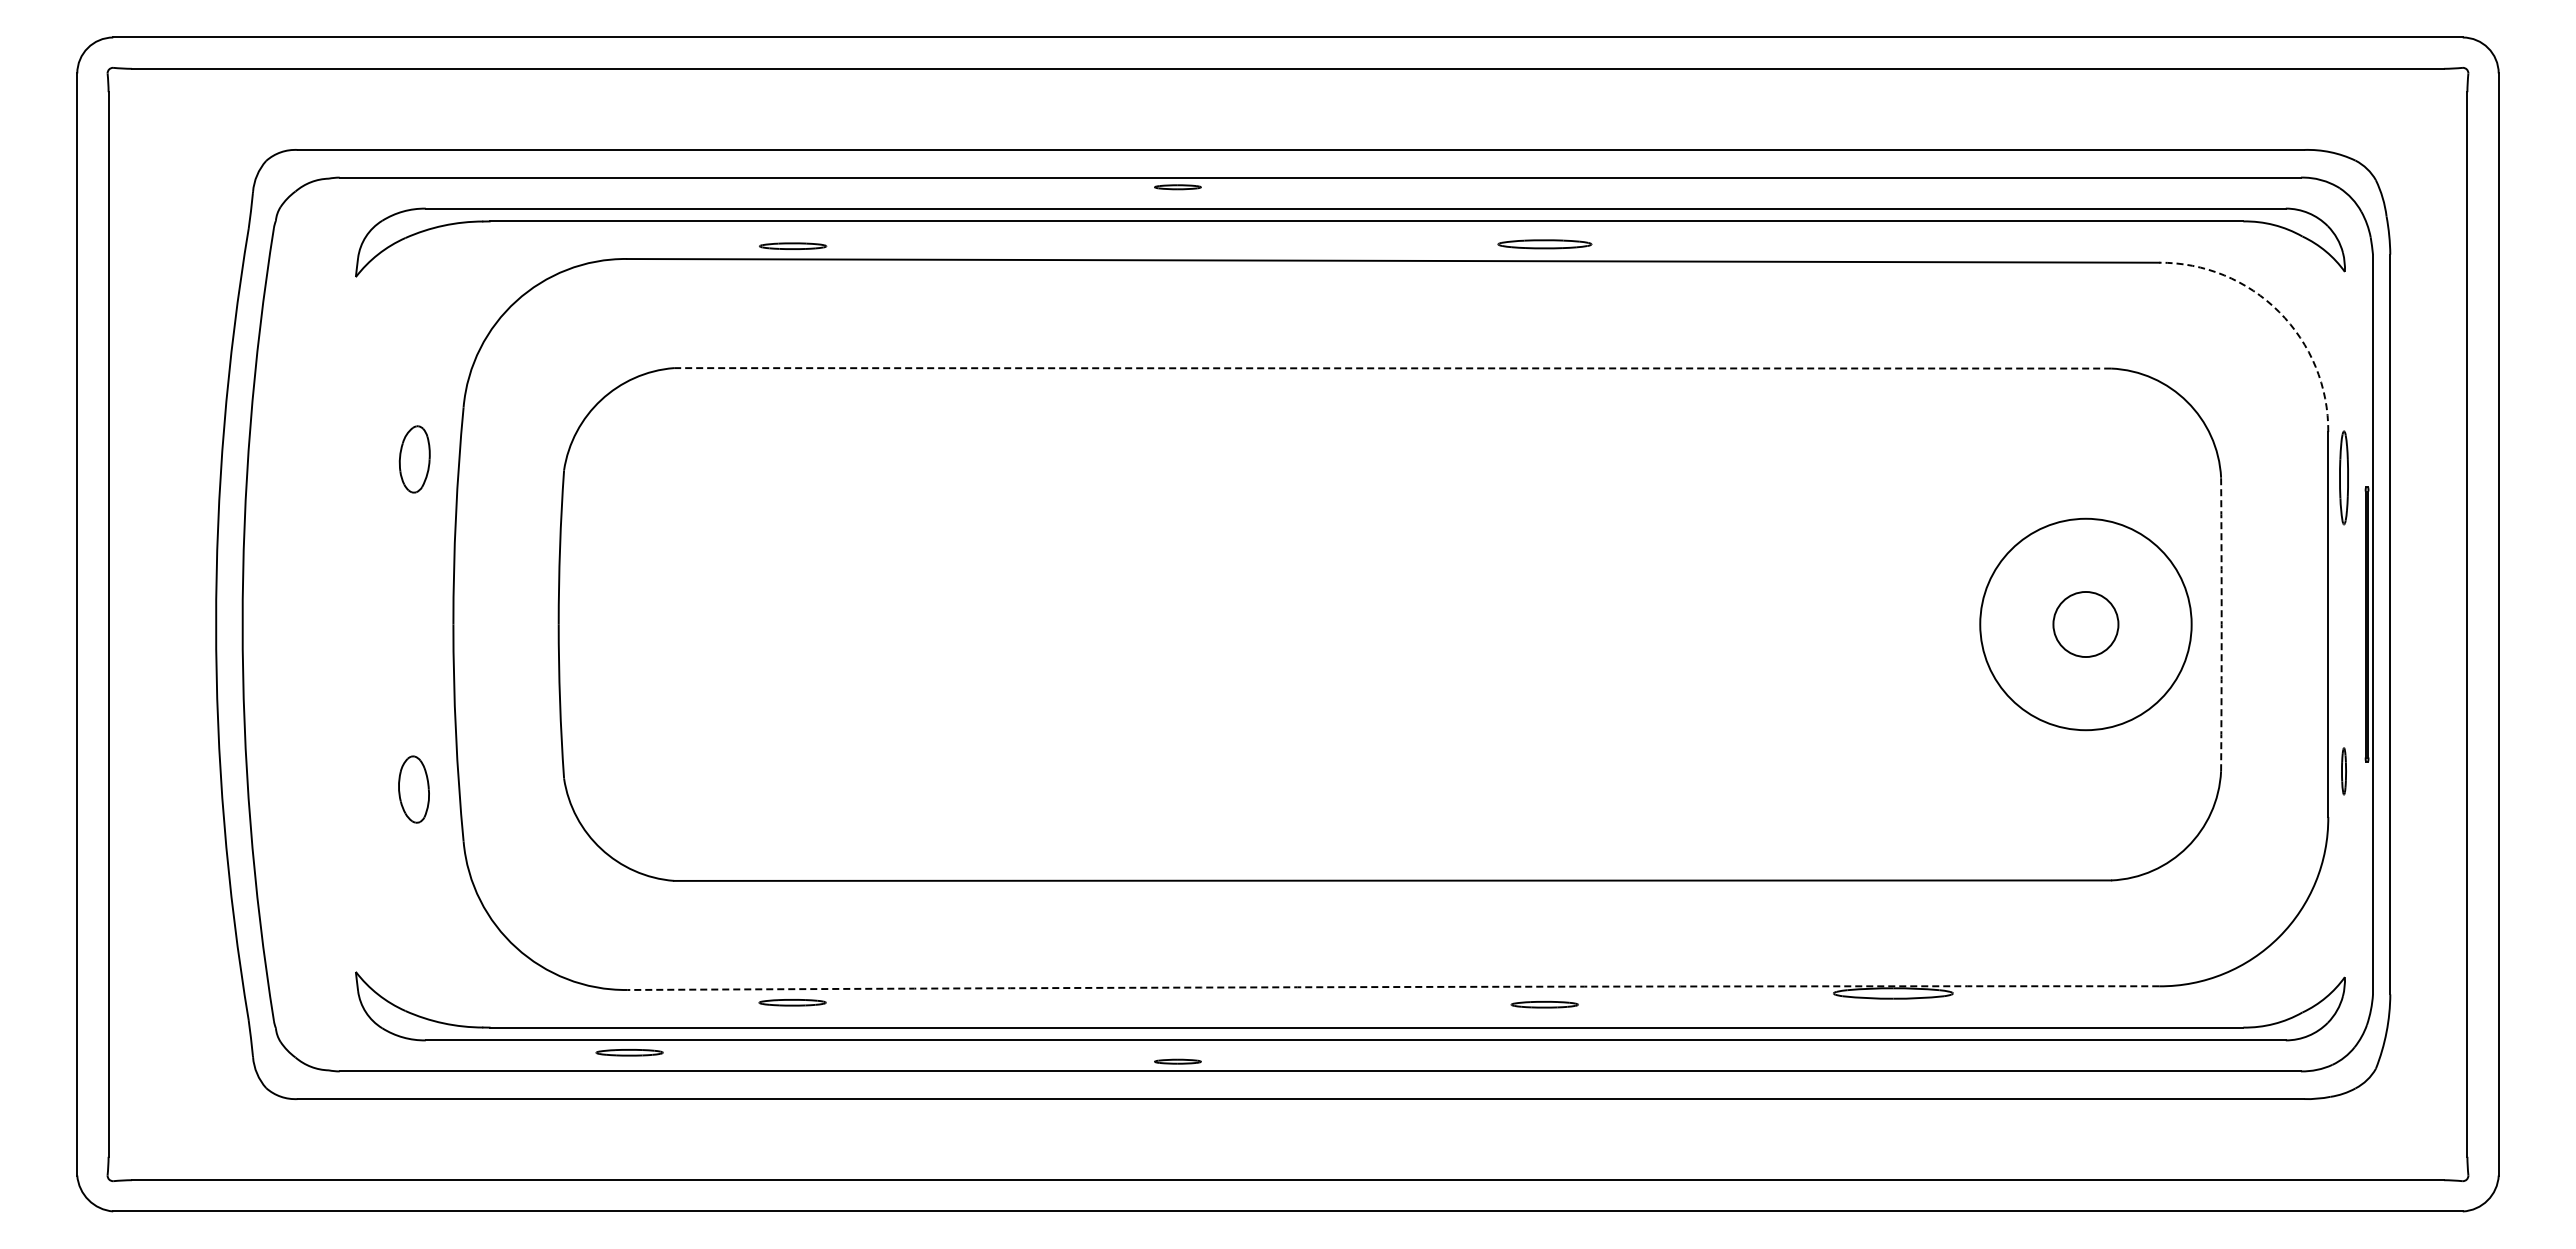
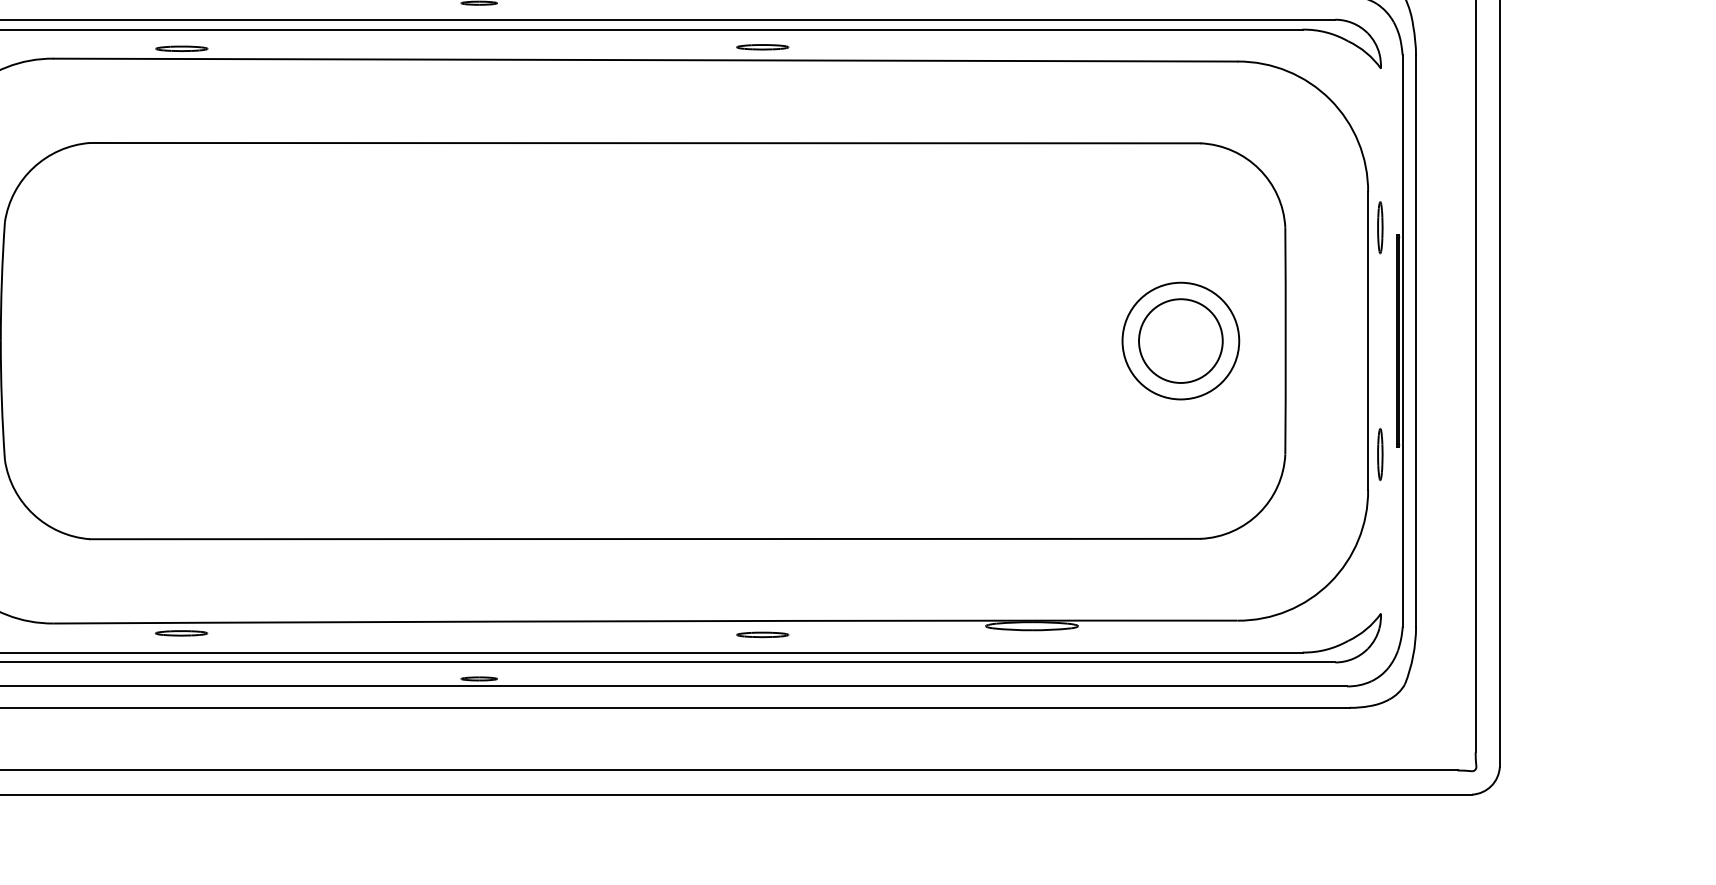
part: (1544, 243) -> (762, 46), size x0.71
arc: (2279, 312) -> (1330, 100), dashed -> solid
line: (1392, 368) -> (645, 143), dashed -> solid
part: (2343, 477) -> (1379, 227), size x0.71
circle: (2085, 624) -> (1180, 341), size x0.71
circle: (2085, 624) -> (1180, 341), size x1.67
arc: (2221, 624) -> (1285, 341), dashed -> solid
part: (2343, 771) -> (1379, 454), size x1.43
arc: (1393, 987) -> (645, 621), dashed -> solid
part: (629, 1052) -> (55, 671), removed

